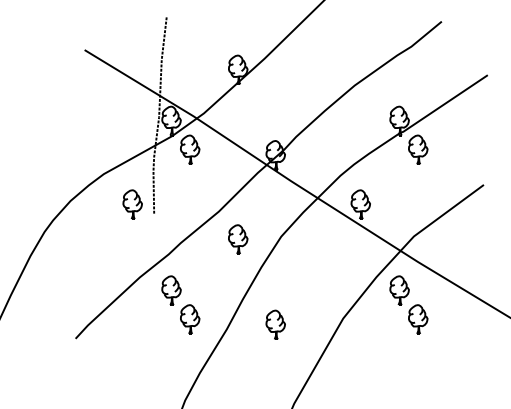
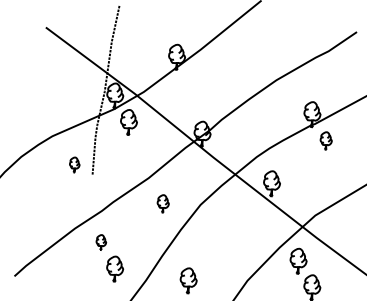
part: (418, 149) -> (326, 140), size x0.7
part: (132, 204) -> (74, 164), size x0.6
part: (238, 239) -> (163, 203), size x0.7
part: (171, 290) -> (101, 242), size x0.6

